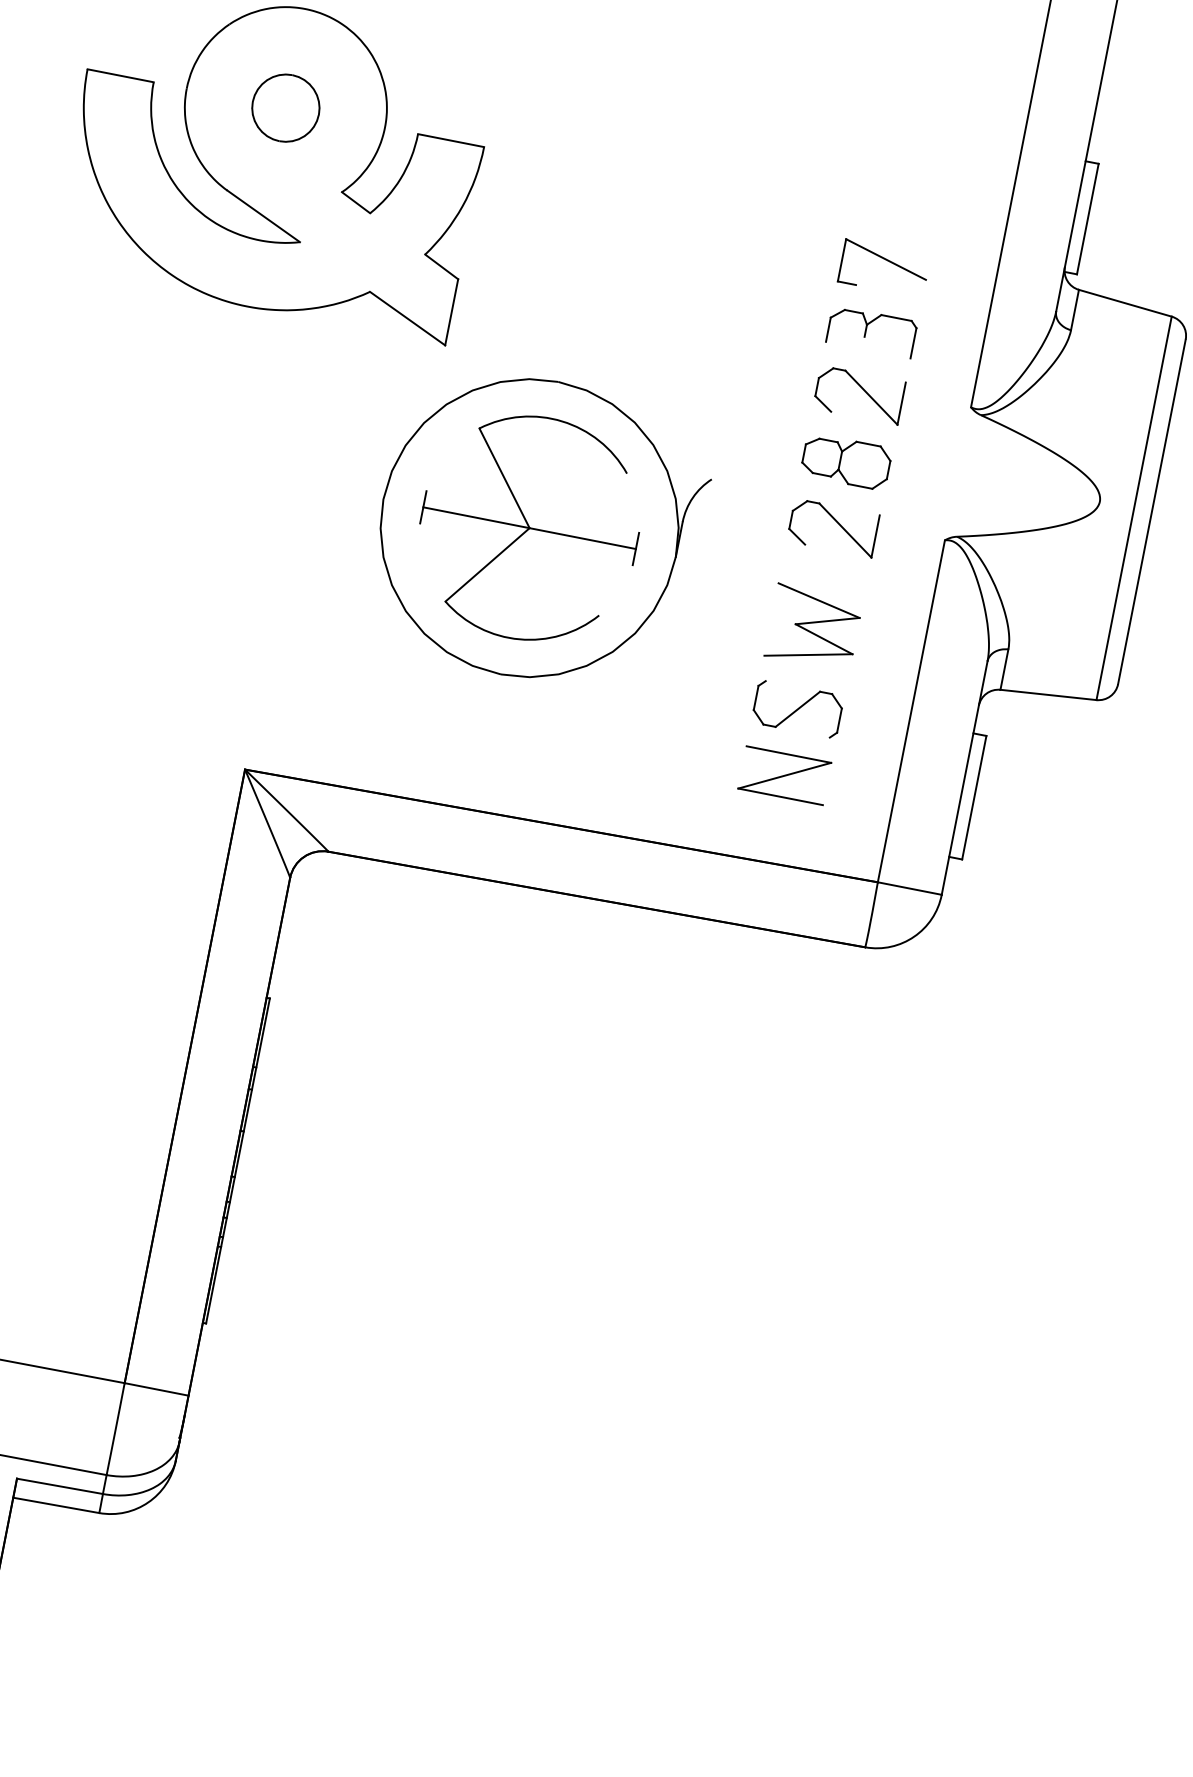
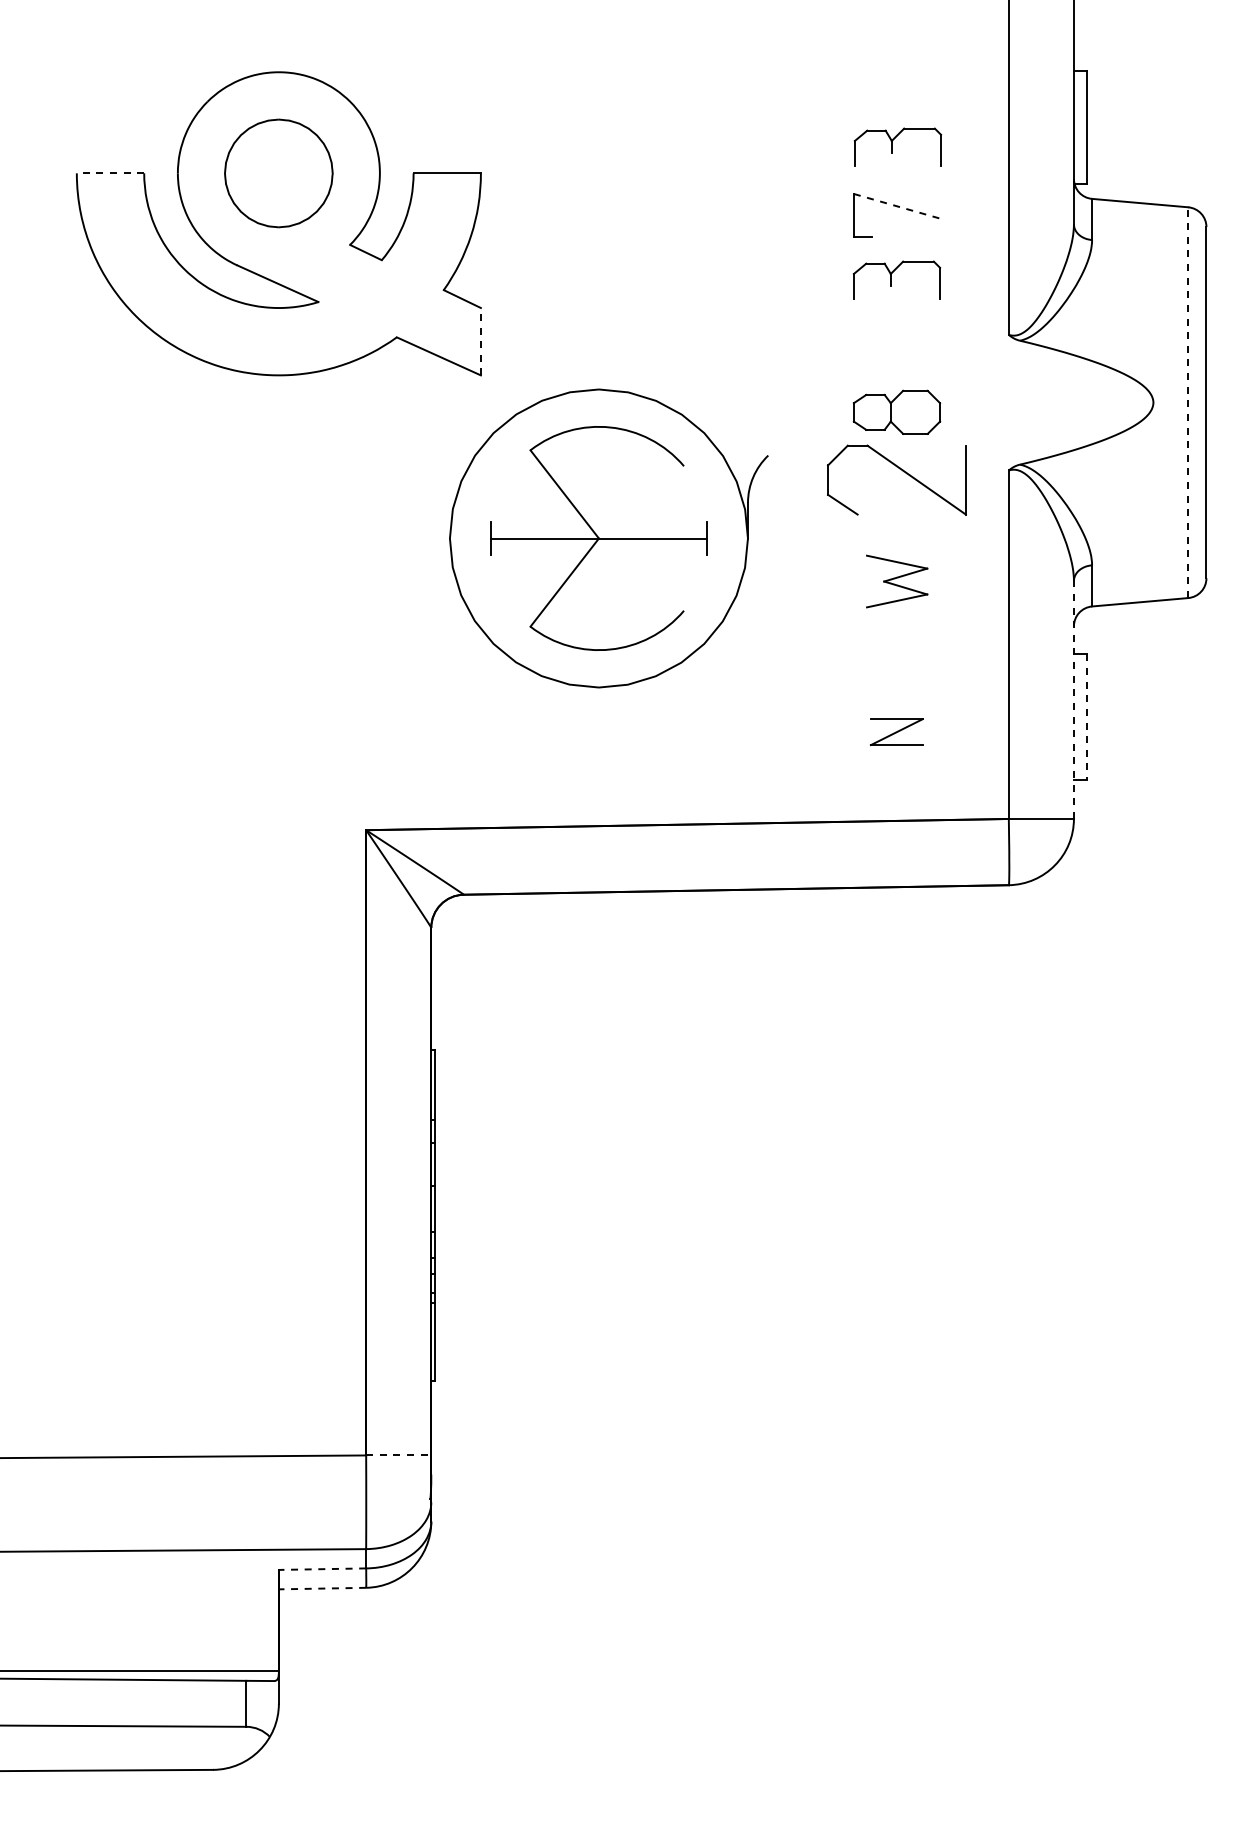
line: (120, 75) -> (110, 173), solid -> dashed
part: (285, 107) -> (278, 172), size x1.6
part: (898, 200) -> (897, 146), added
line: (885, 259) -> (896, 206), solid -> dashed
line: (451, 312) -> (480, 341), solid -> dashed
part: (862, 389) -> (898, 338), removed
line: (1134, 508) -> (1188, 402), solid -> dashed
part: (832, 527) -> (896, 479), size x1.6
part: (814, 627) -> (897, 581), size x0.7
part: (797, 709) -> (896, 664), removed
part: (784, 774) -> (896, 731), size x0.6
line: (964, 778) -> (1073, 700), solid -> dashed
line: (974, 797) -> (1087, 717), solid -> dashed
line: (156, 1389) -> (398, 1455), solid -> dashed
line: (59, 1486) -> (322, 1569), solid -> dashed
line: (56, 1505) -> (322, 1588), solid -> dashed

